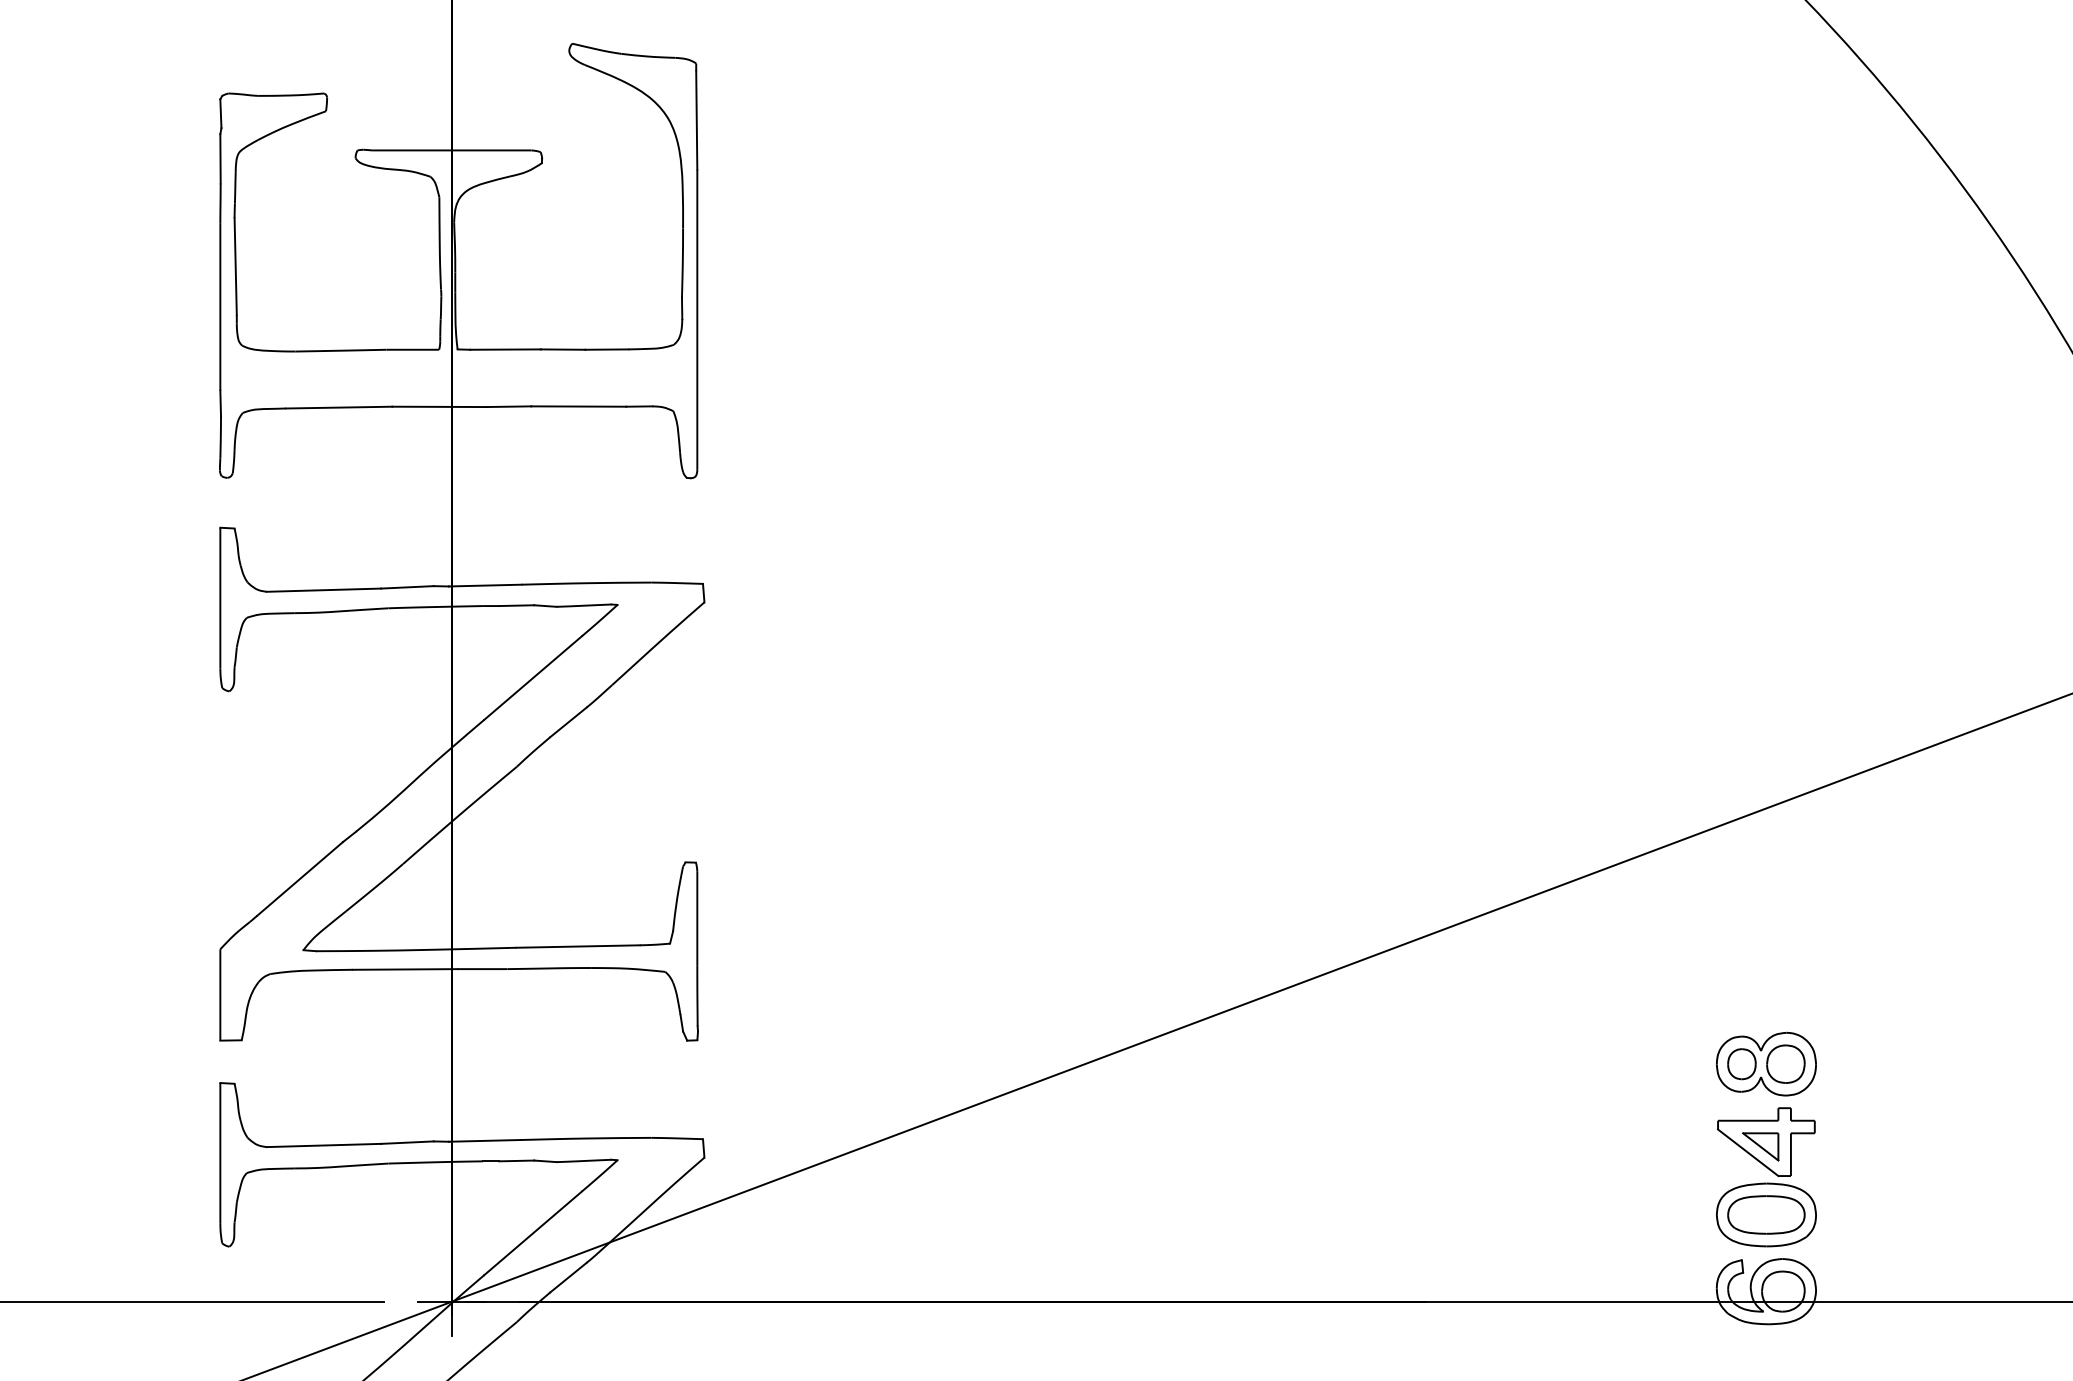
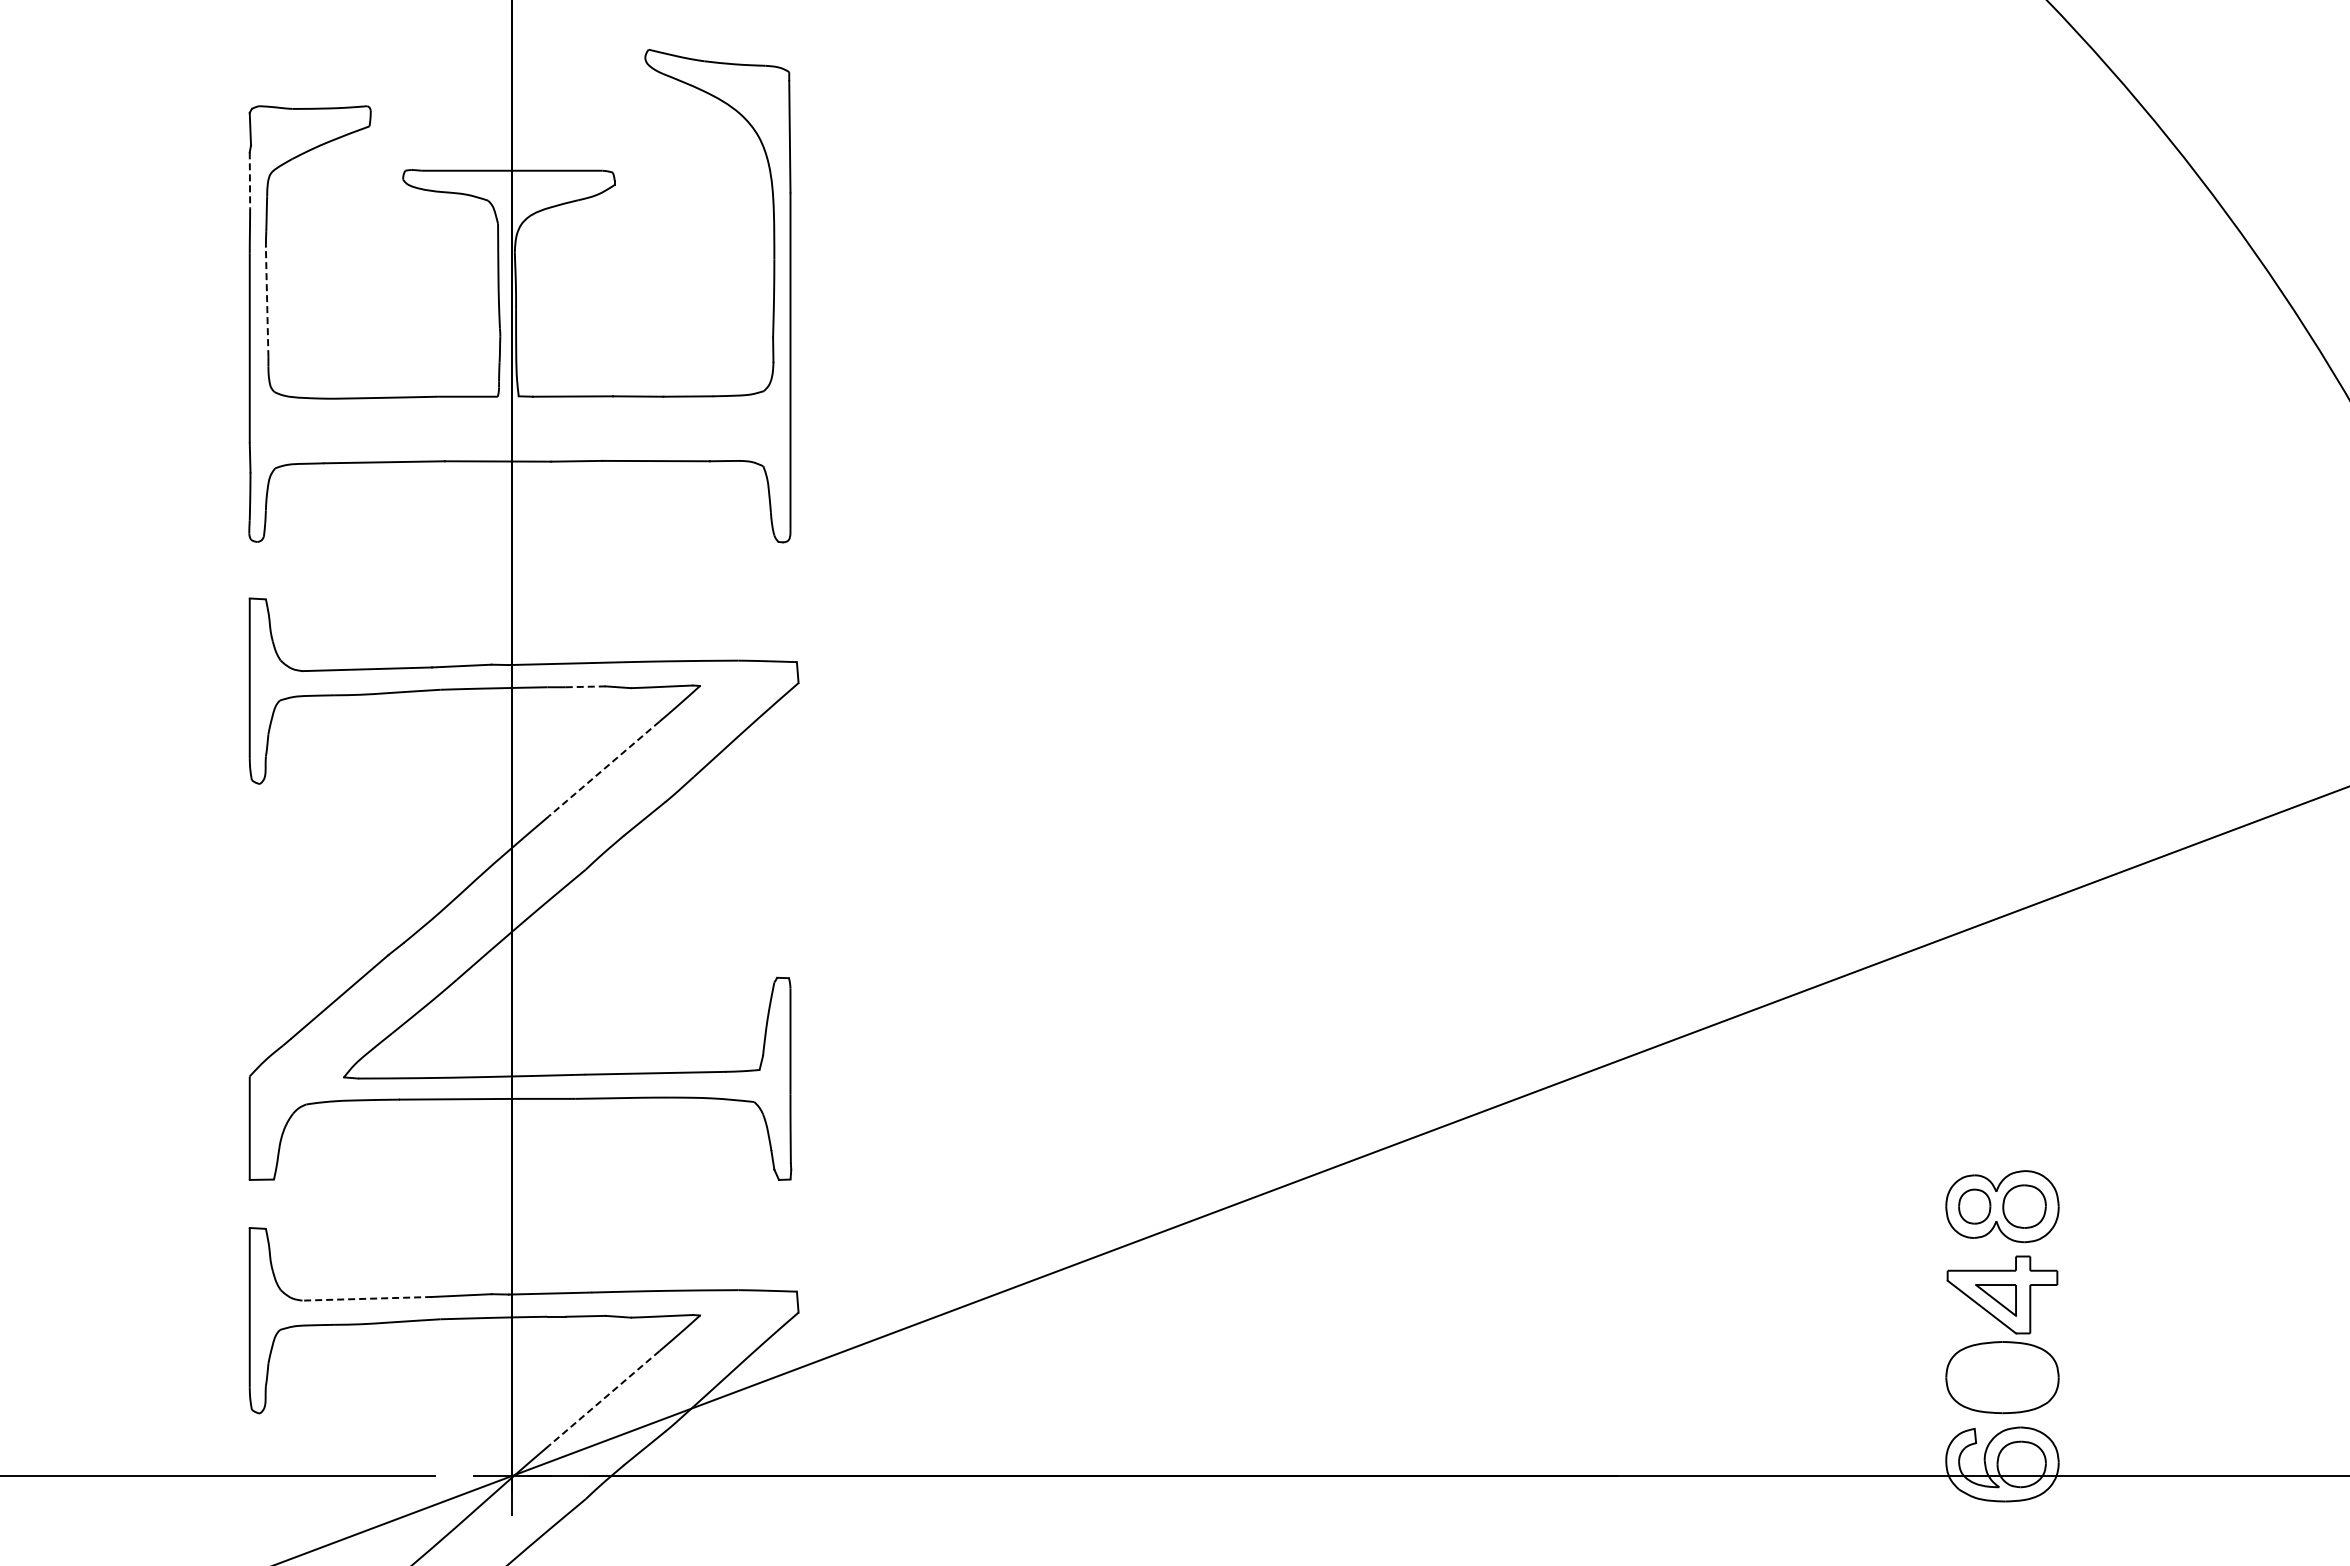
line: (220, 159) -> (249, 180), solid -> dashed
line: (235, 266) -> (267, 302), solid -> dashed
line: (516, 605) -> (585, 686), solid -> dashed
line: (533, 677) -> (604, 768), solid -> dashed
line: (324, 1145) -> (367, 1298), solid -> dashed
part: (1766, 1214) -> (2002, 1377), removed
line: (533, 1233) -> (604, 1398), solid -> dashed

